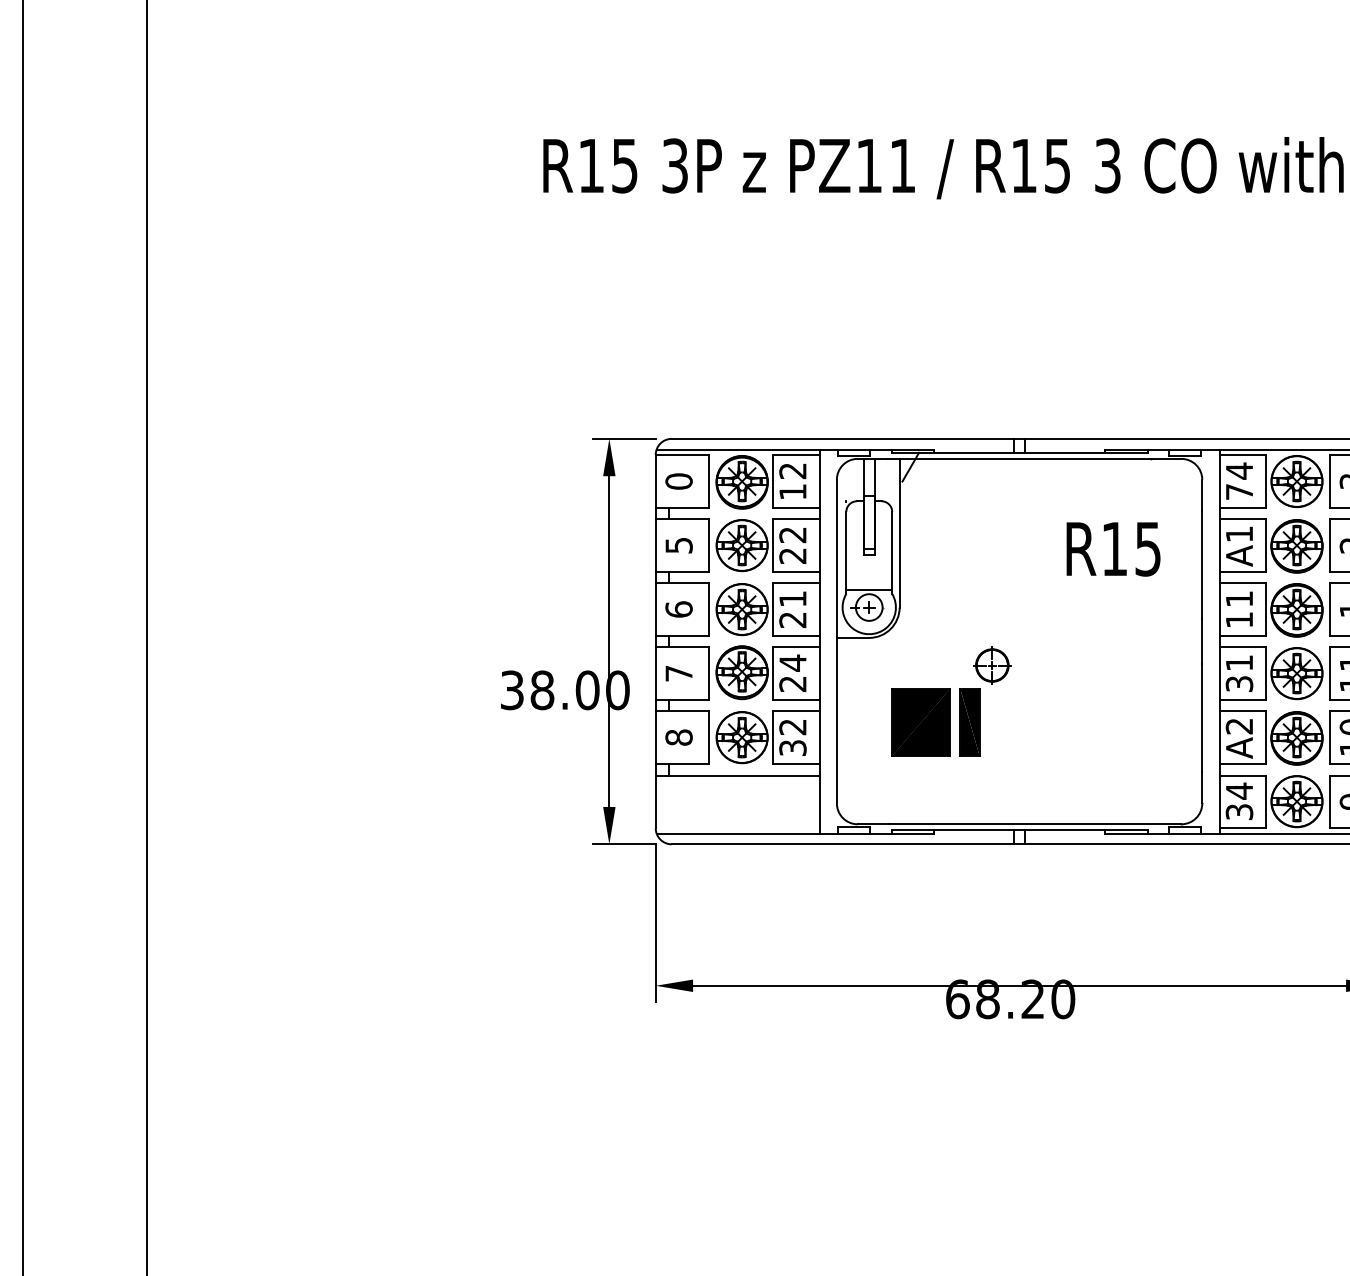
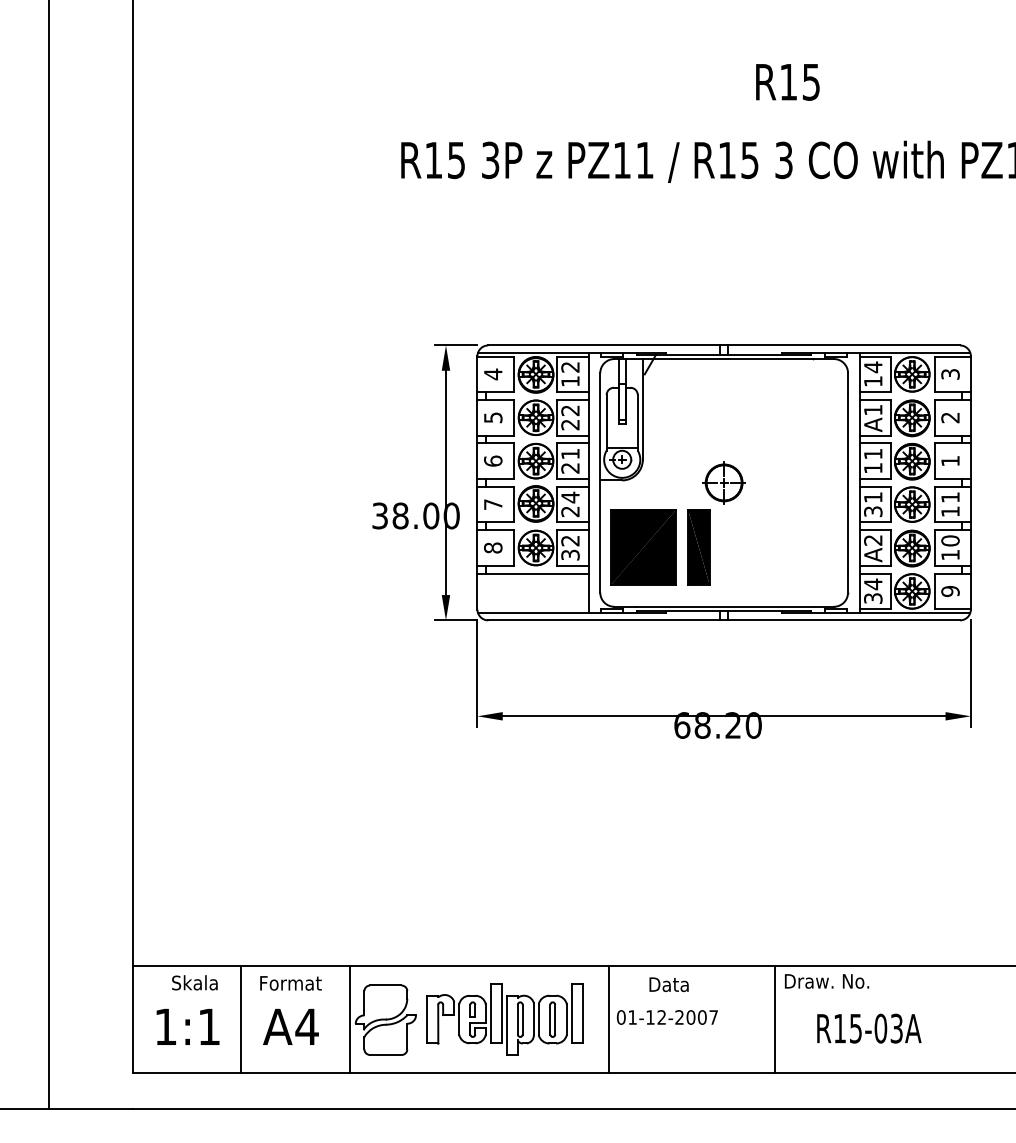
text: (679, 481) -> (493, 374), 0 -> 4
text: (1239, 492) -> (873, 381), 74 -> 14
text: (1112, 549) -> (787, 82), moved
part: (950, 701) -> (677, 523), size x1.67

